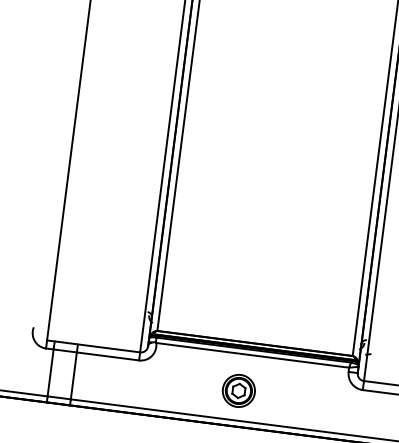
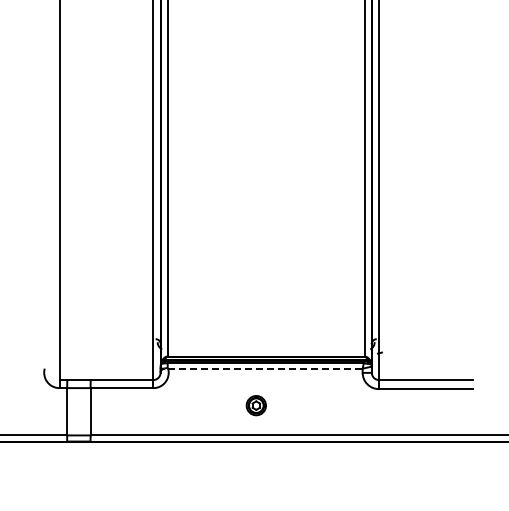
line: (252, 355) -> (265, 368), solid -> dashed
part: (239, 390) -> (256, 405), size x0.6

